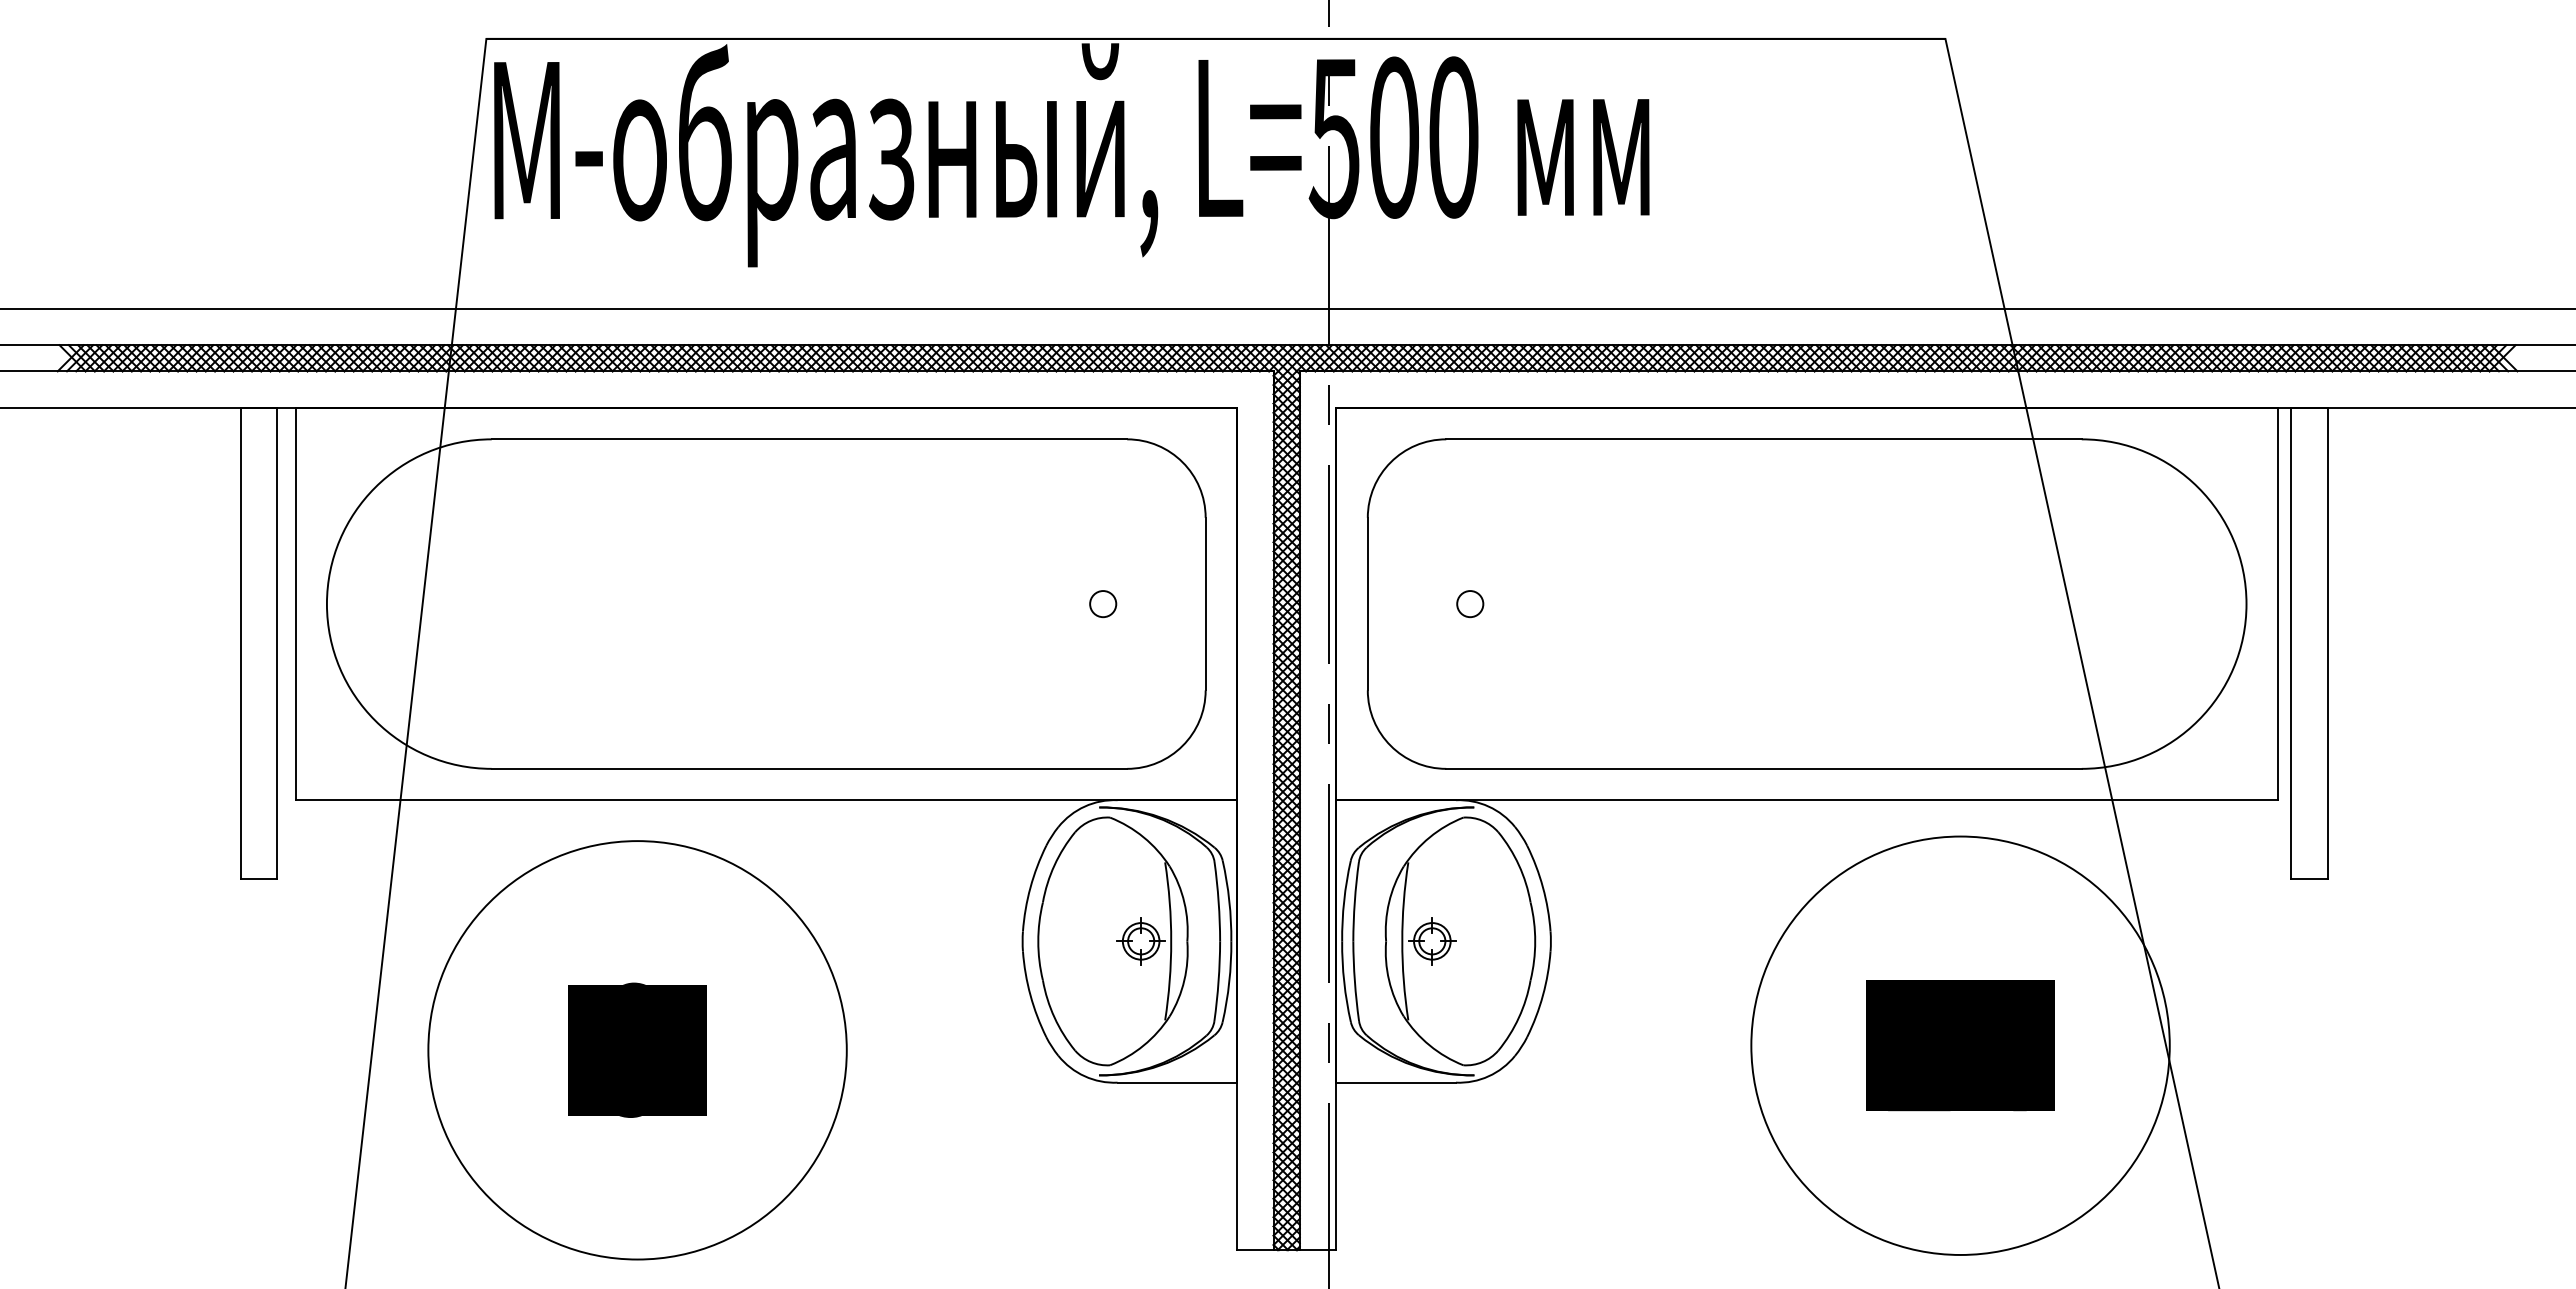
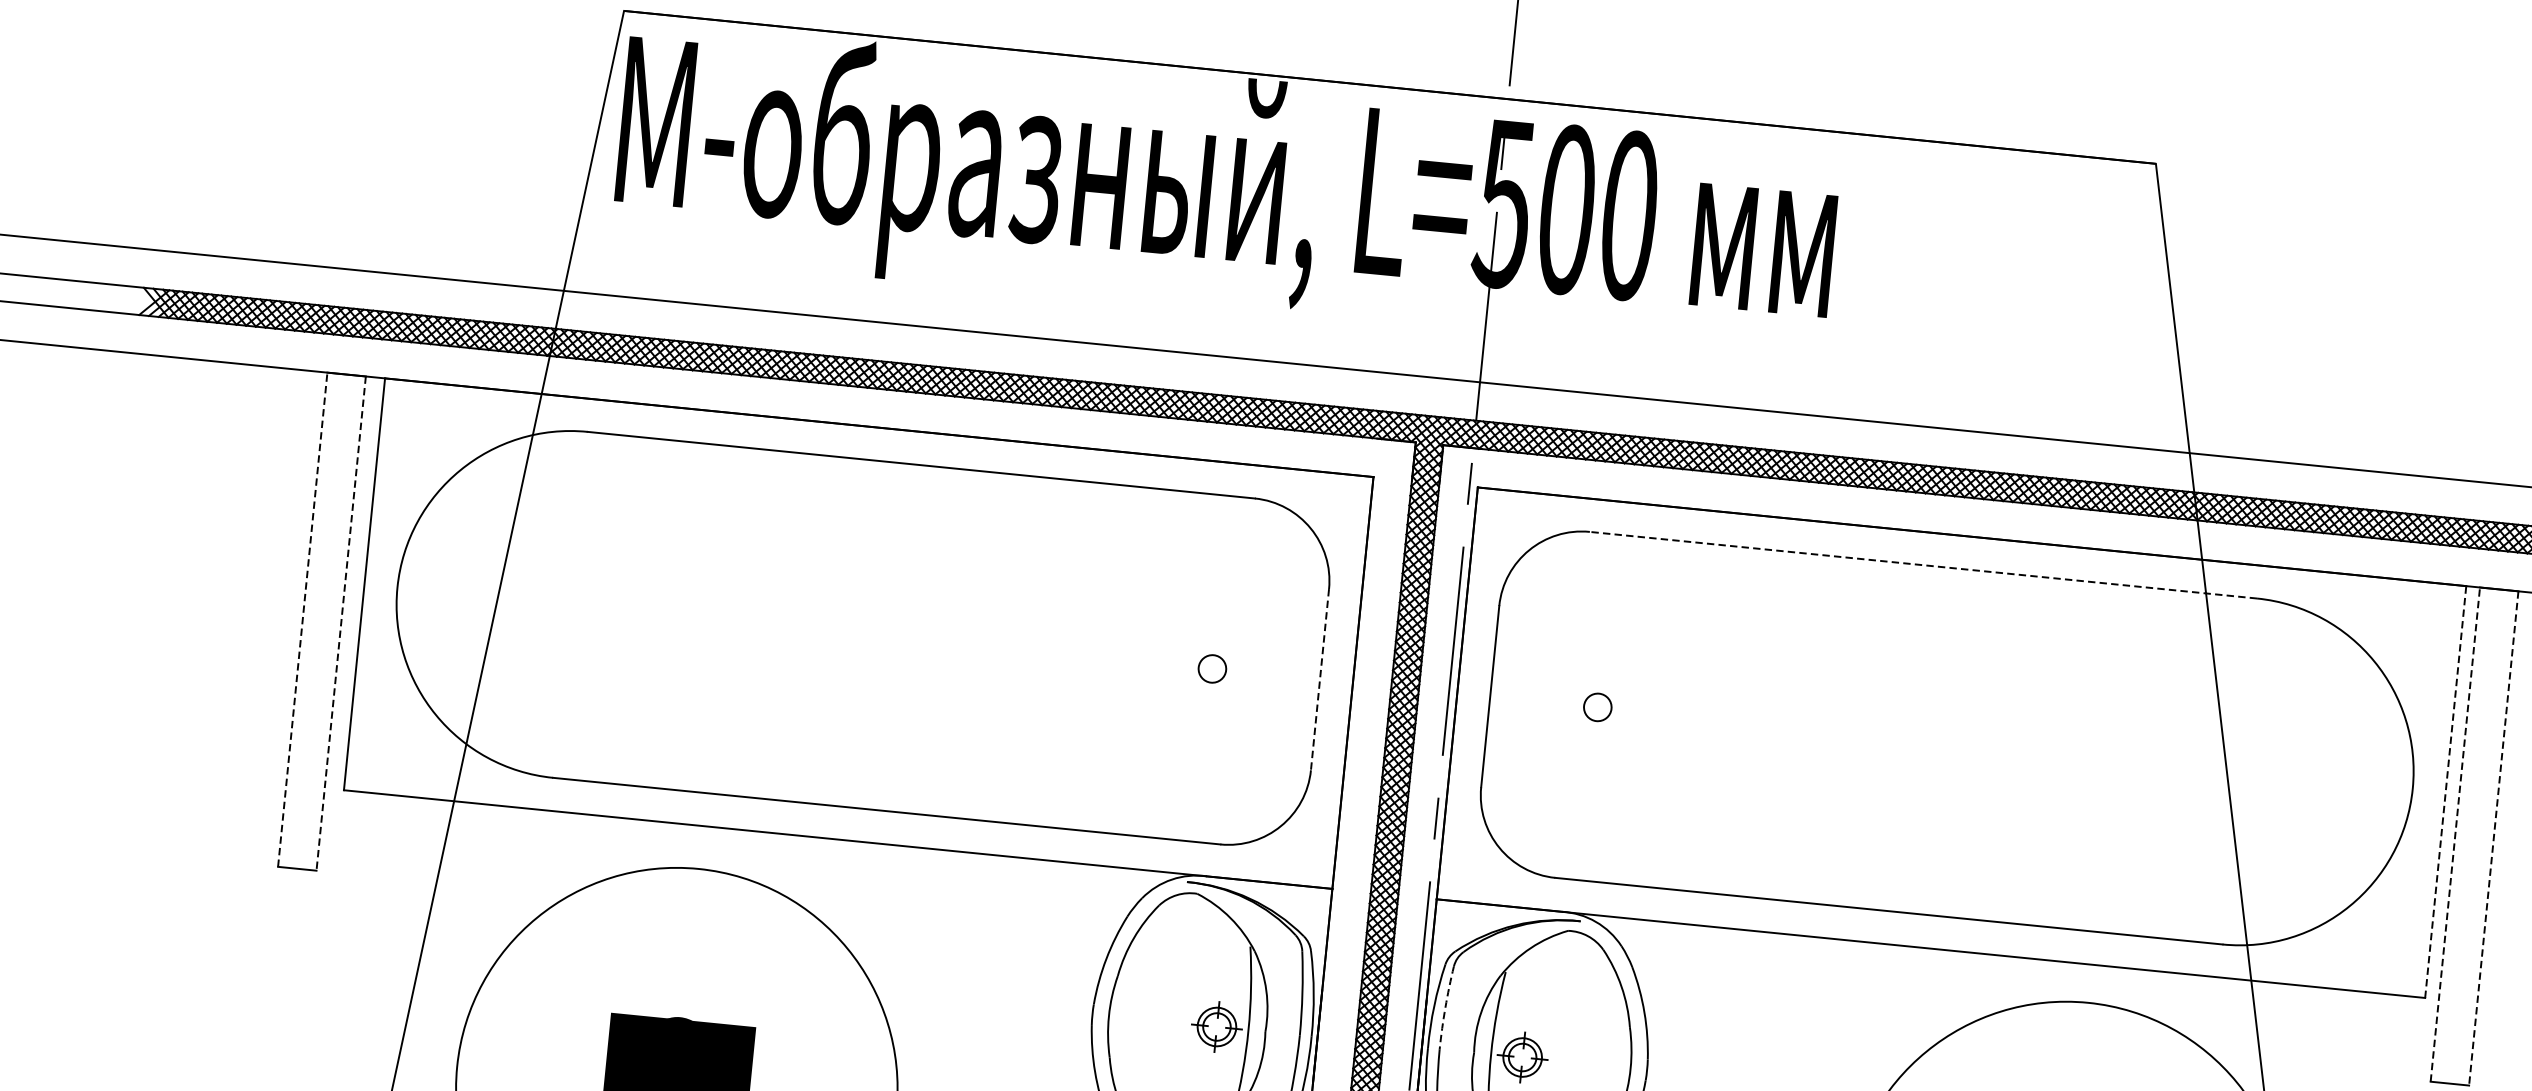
line: (1764, 439) -> (1923, 565), solid -> dashed
line: (2277, 603) -> (2445, 791), solid -> dashed
line: (1205, 604) -> (1319, 680), solid -> dashed
line: (240, 642) -> (302, 618), solid -> dashed
line: (2290, 642) -> (2454, 833), solid -> dashed
line: (277, 643) -> (341, 623), solid -> dashed
line: (2327, 643) -> (2493, 838), solid -> dashed
arc: (1354, 901) -> (1445, 1007), solid -> dashed

